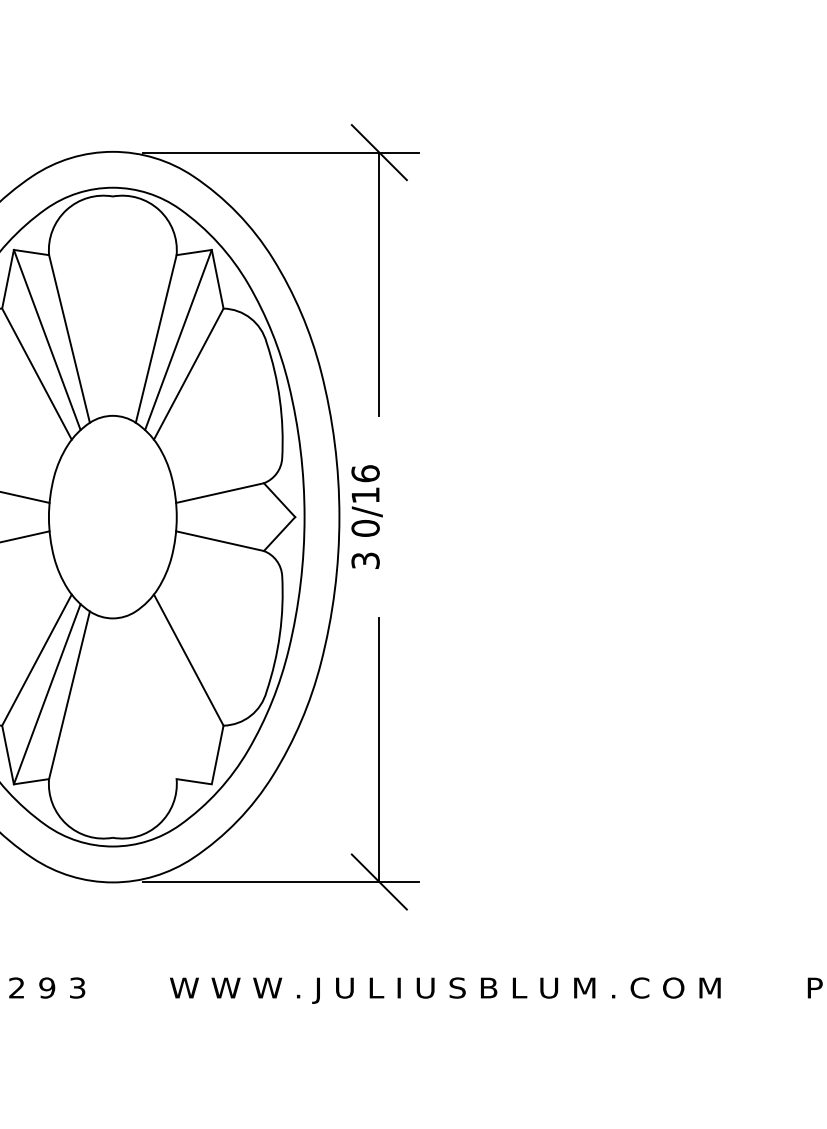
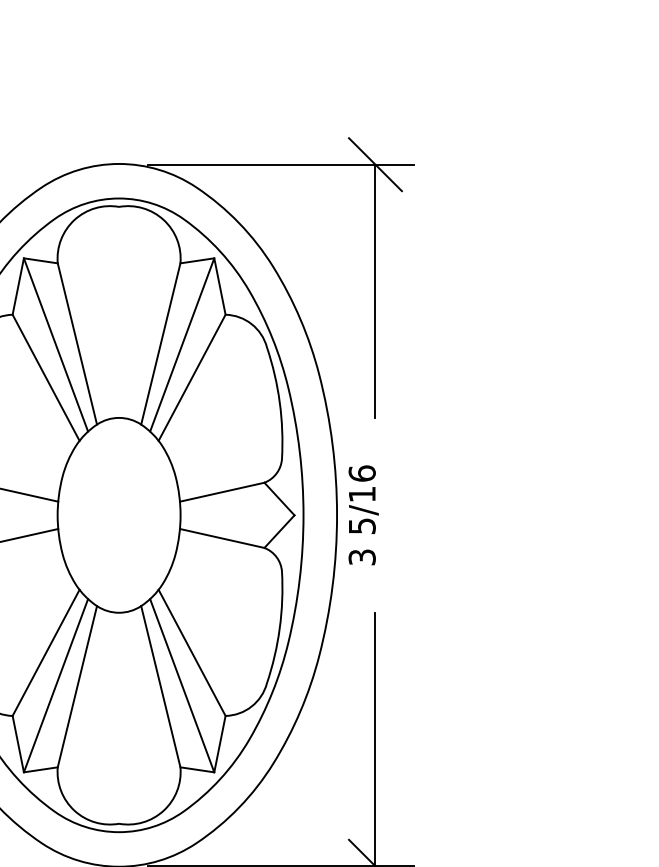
text: (365, 528) -> (362, 526), 0/16 -> 5/16
line: (178, 694) -> (182, 685), added
line: (155, 695) -> (160, 686), added

